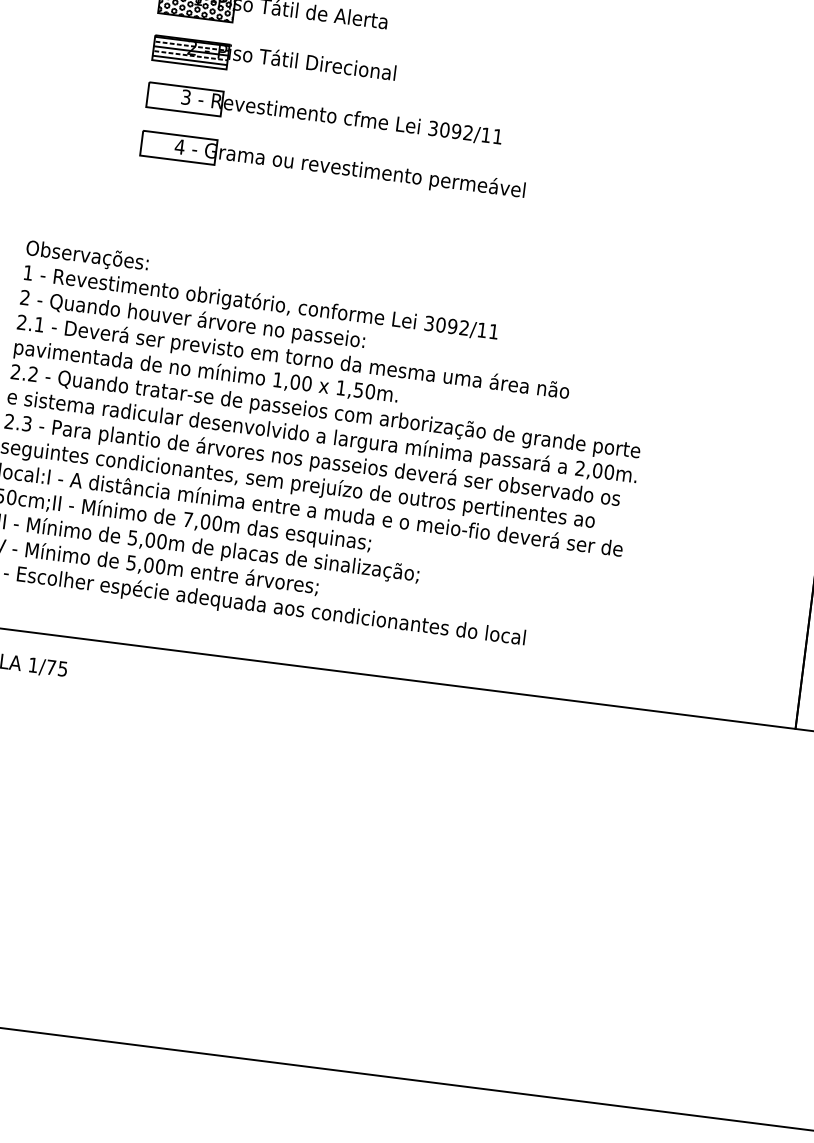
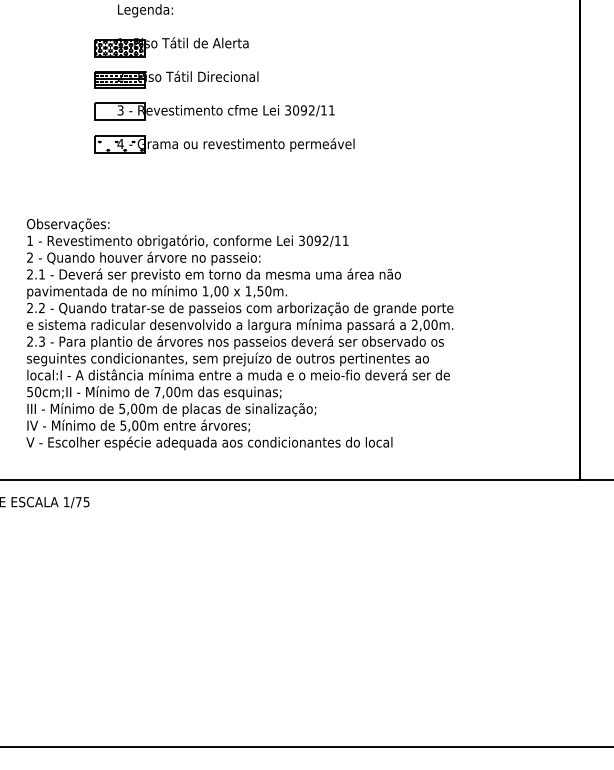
hatch: (179, 149) -> (120, 145), added

